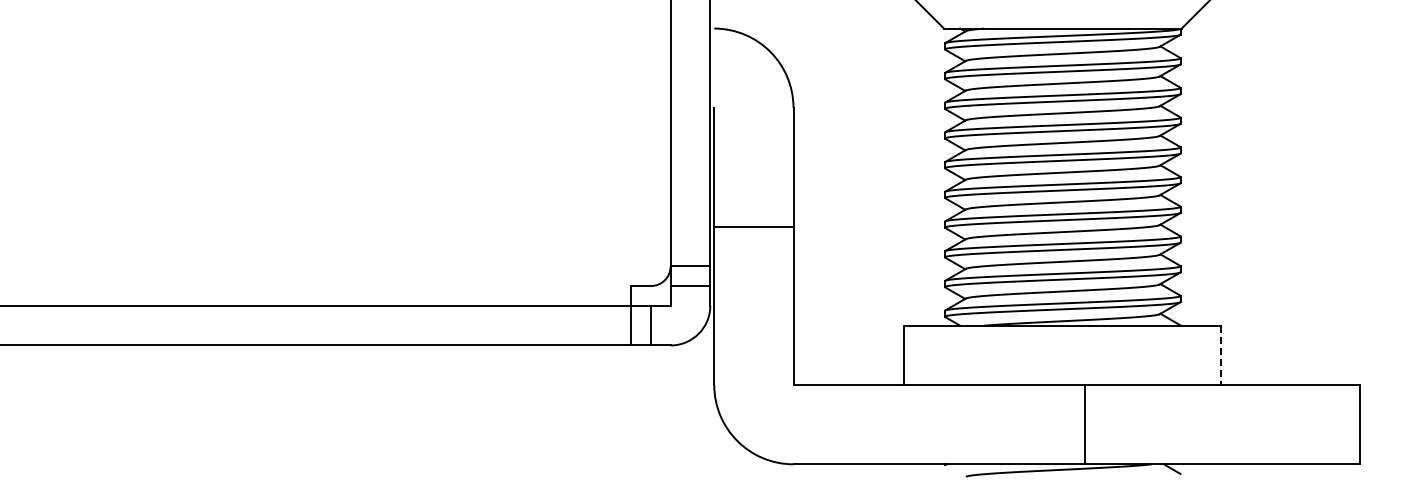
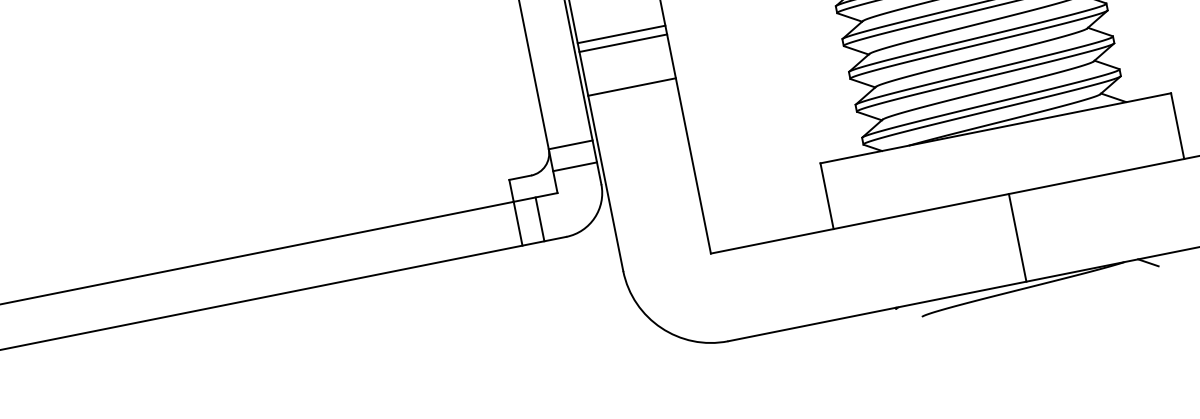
line: (753, 179) -> (621, 34), added
line: (753, 187) -> (622, 43), added
line: (1221, 355) -> (1177, 126), dashed -> solid
line: (1084, 424) -> (1017, 237), moved

